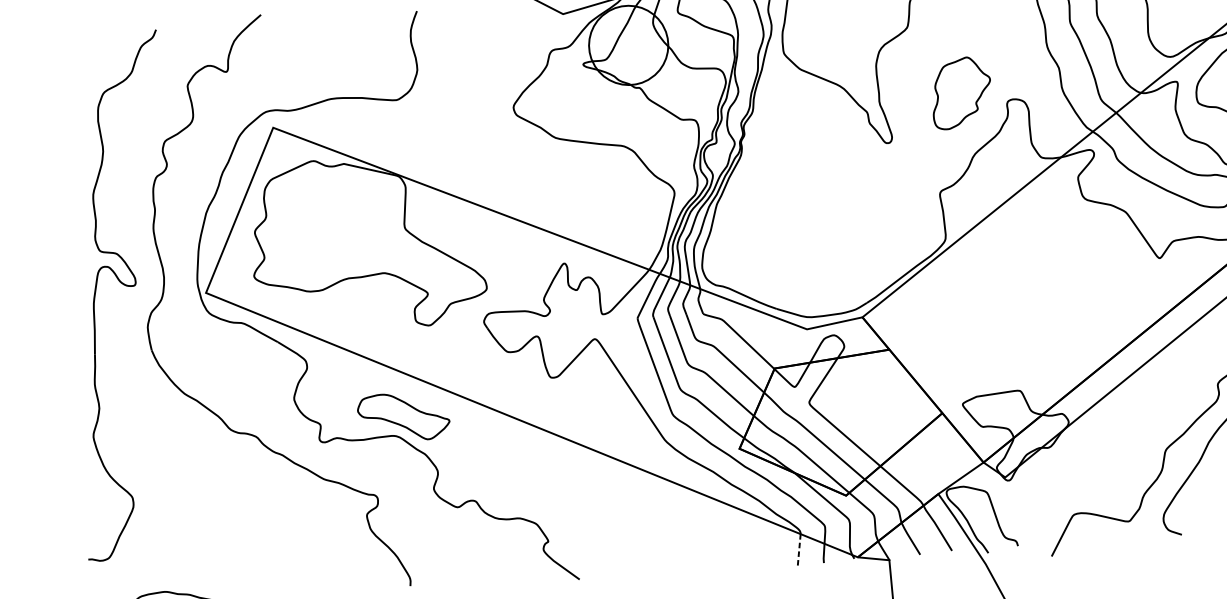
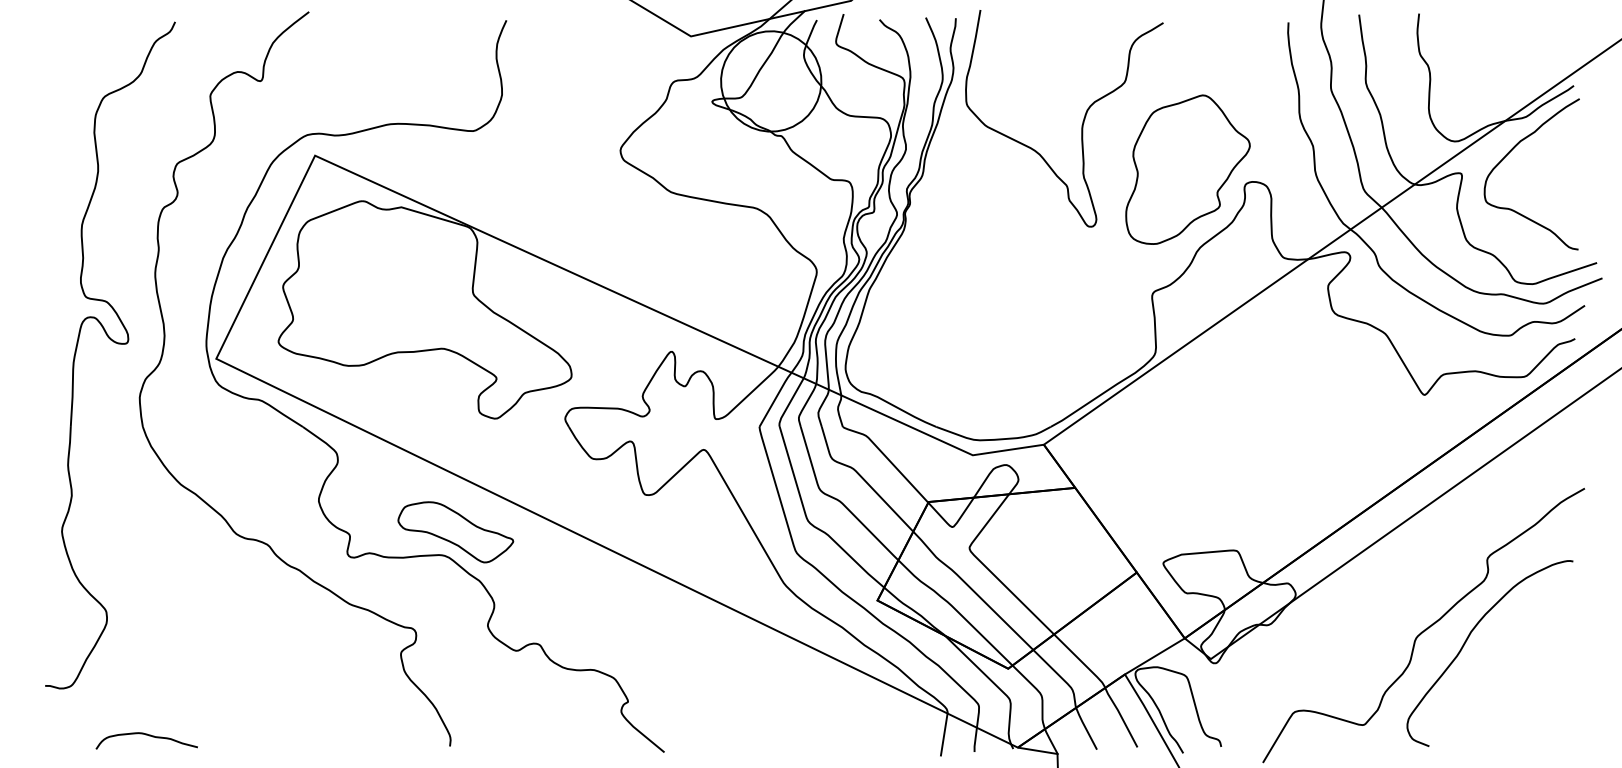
part: (961, 93) -> (1187, 169), size x1.67
line: (799, 550) -> (944, 734), dashed -> solid

